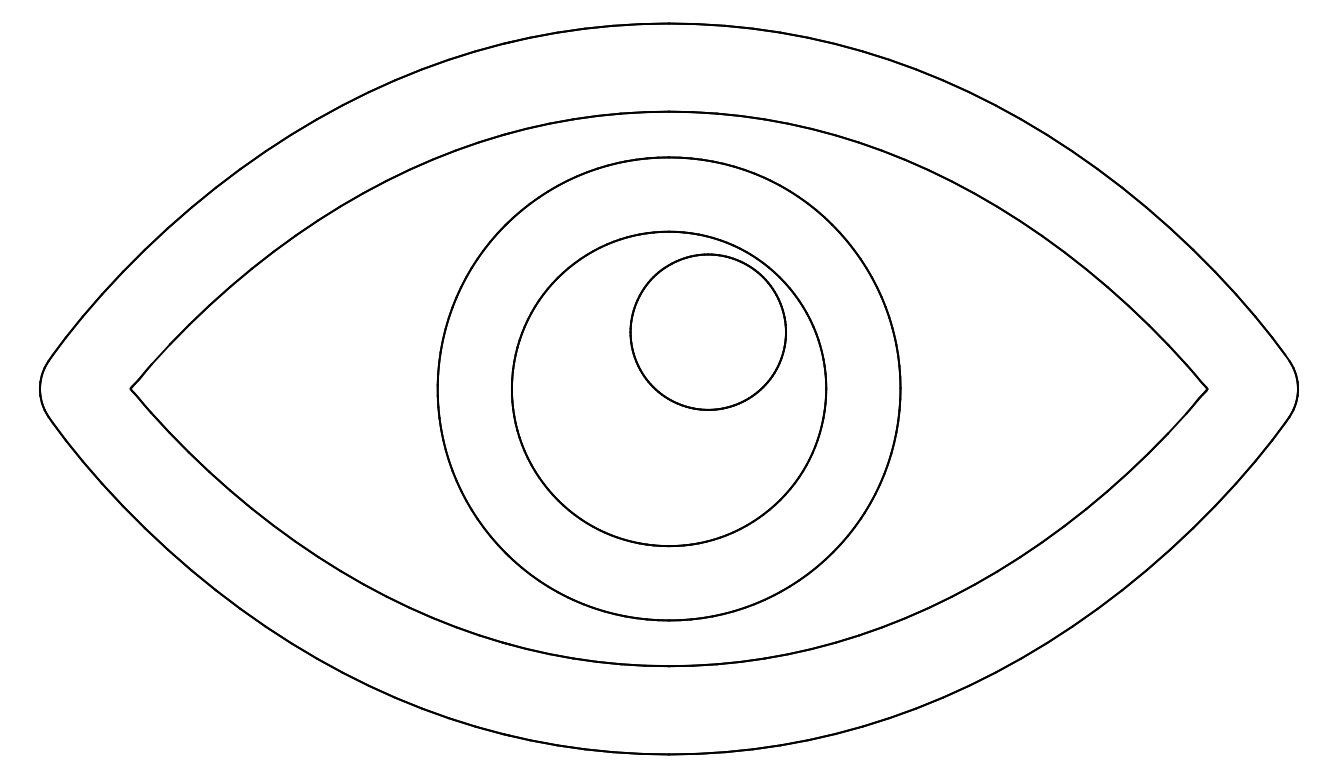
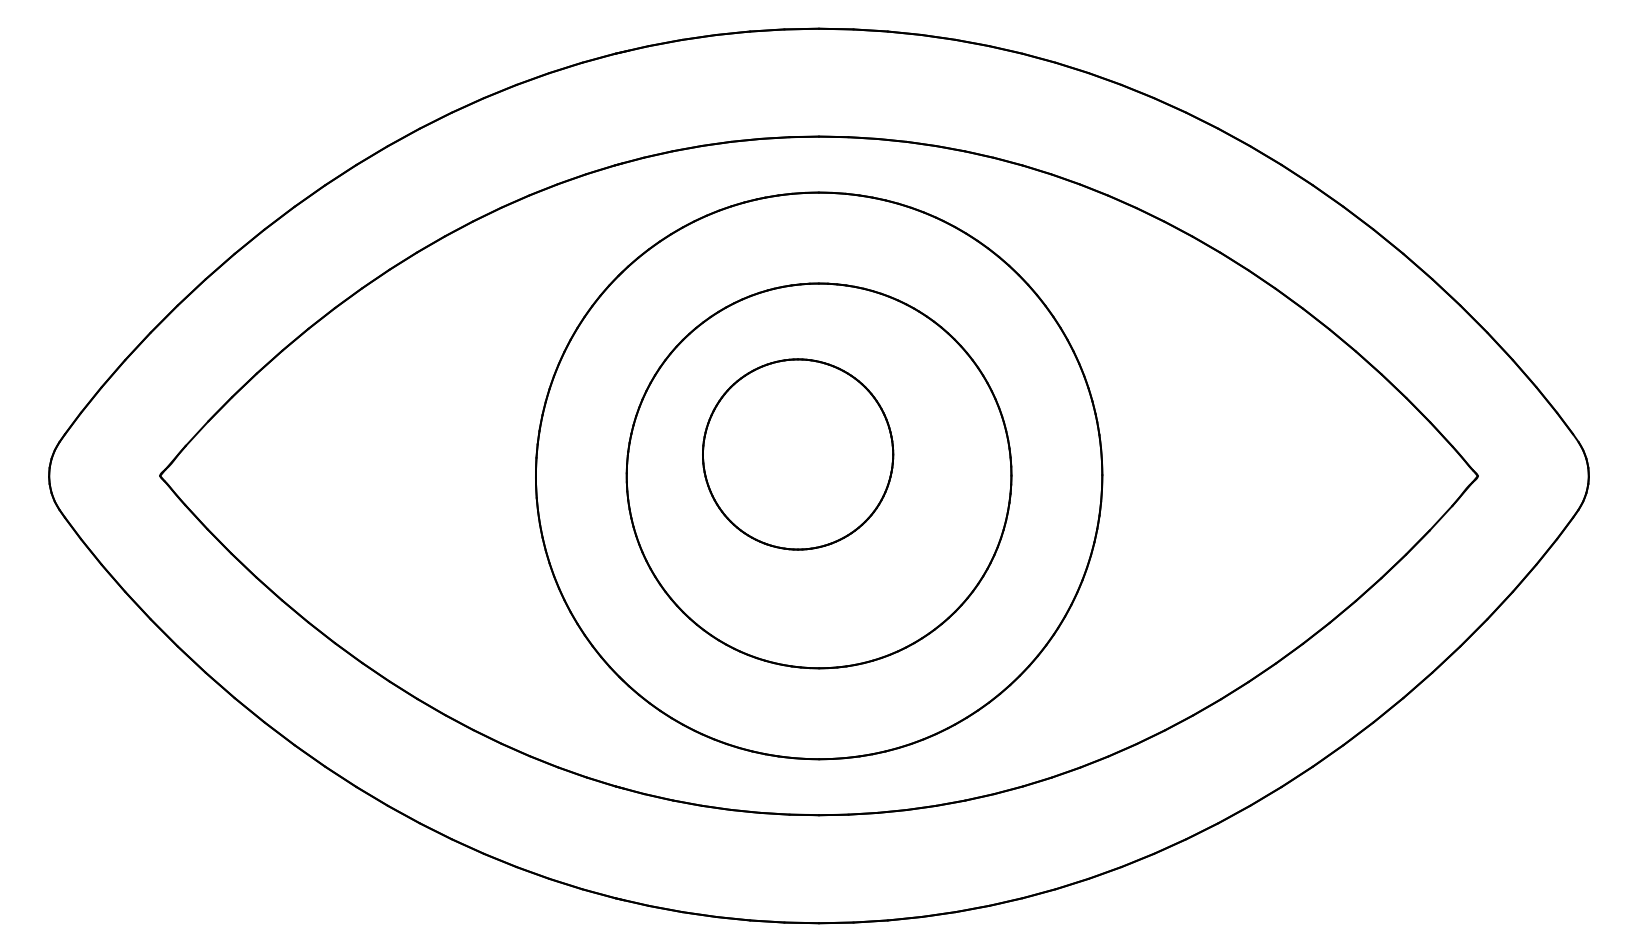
part: (708, 332) -> (798, 454), moved

